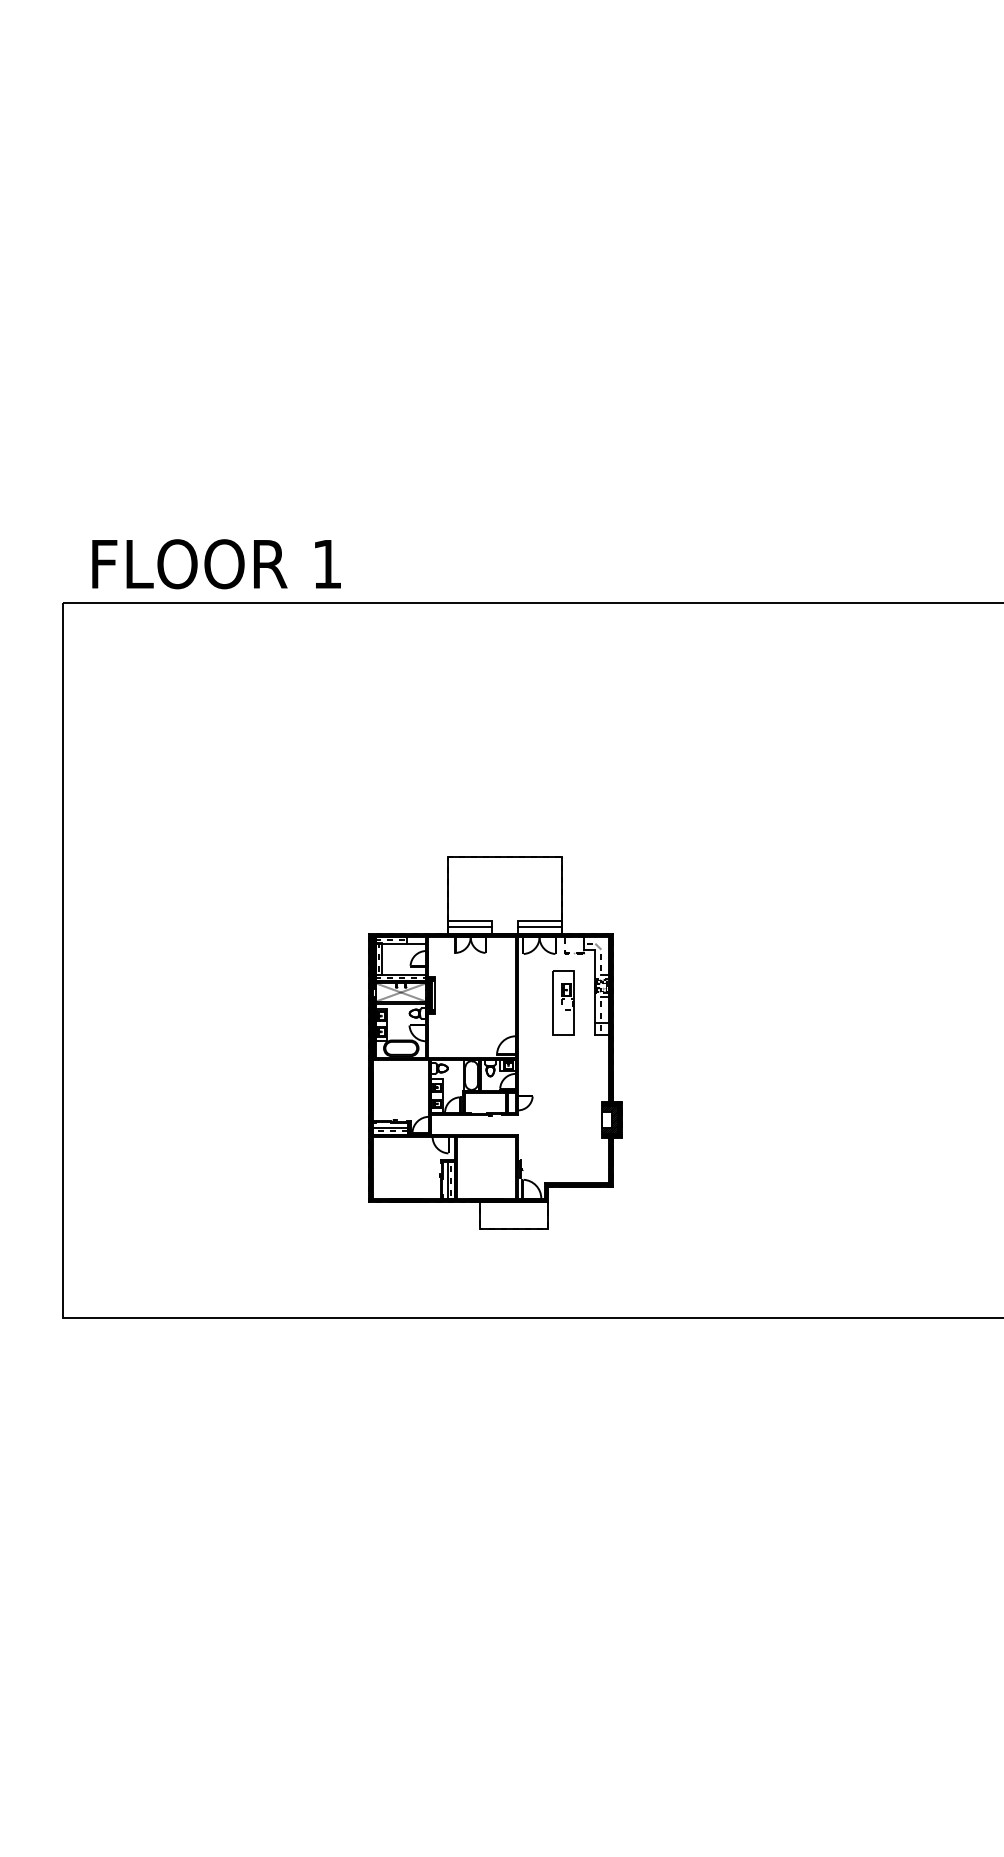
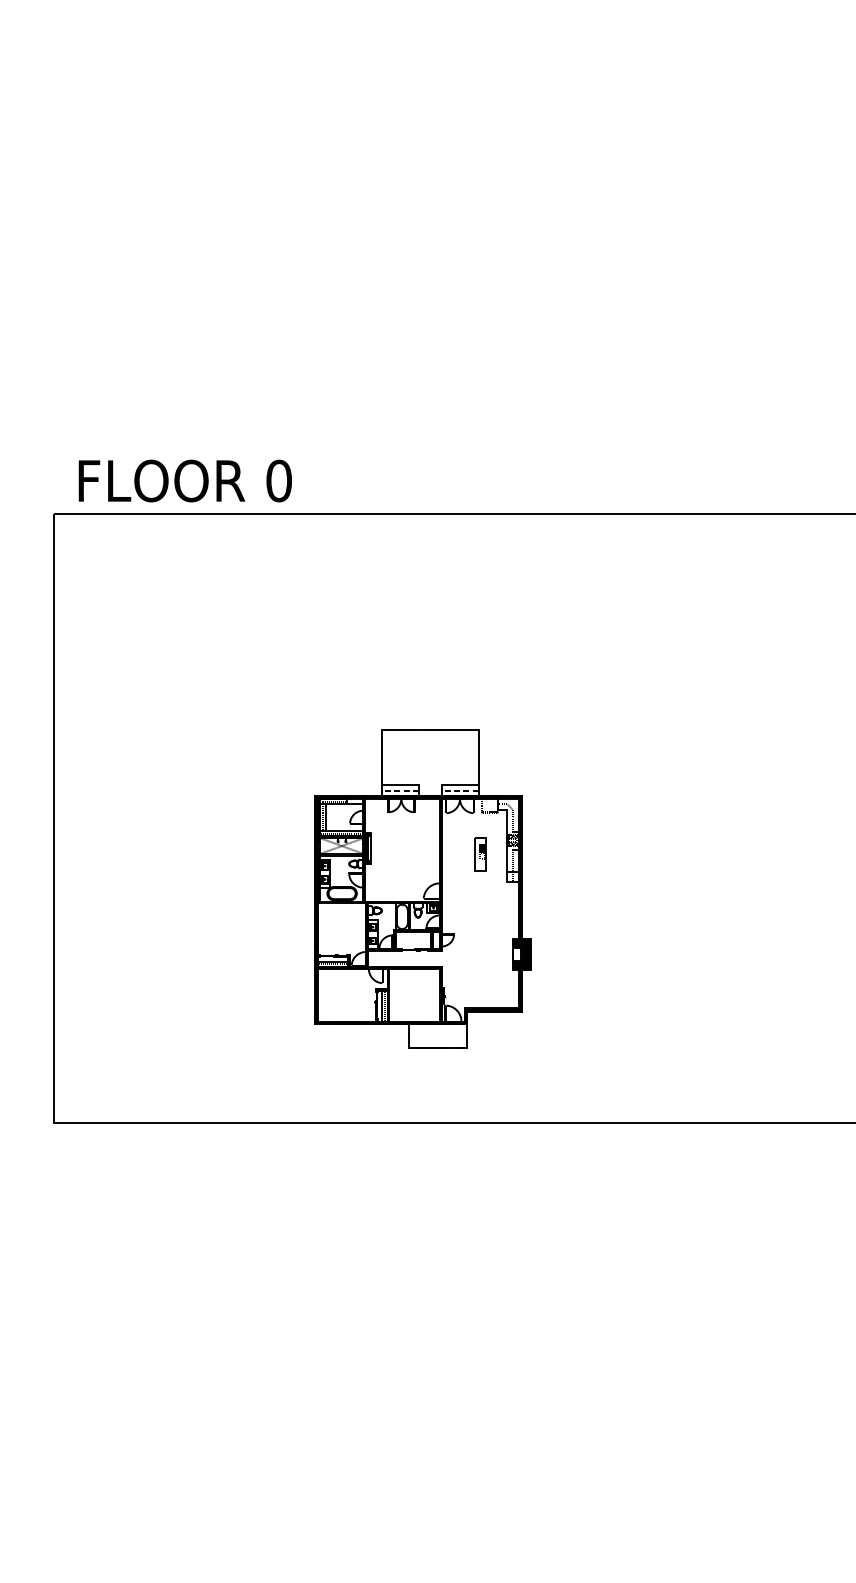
text: (327, 564) -> (279, 481), 1 -> 0
line: (470, 927) -> (401, 790), solid -> dashed
line: (539, 927) -> (459, 790), solid -> dashed
part: (563, 1002) -> (480, 854), size x0.6

